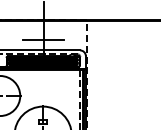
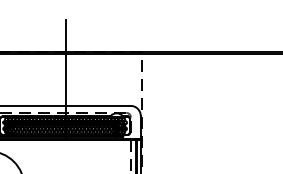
line: (43, 40) -> (65, 88), removed

